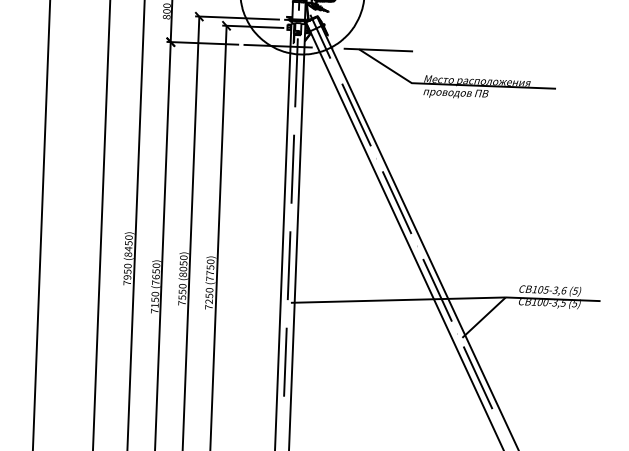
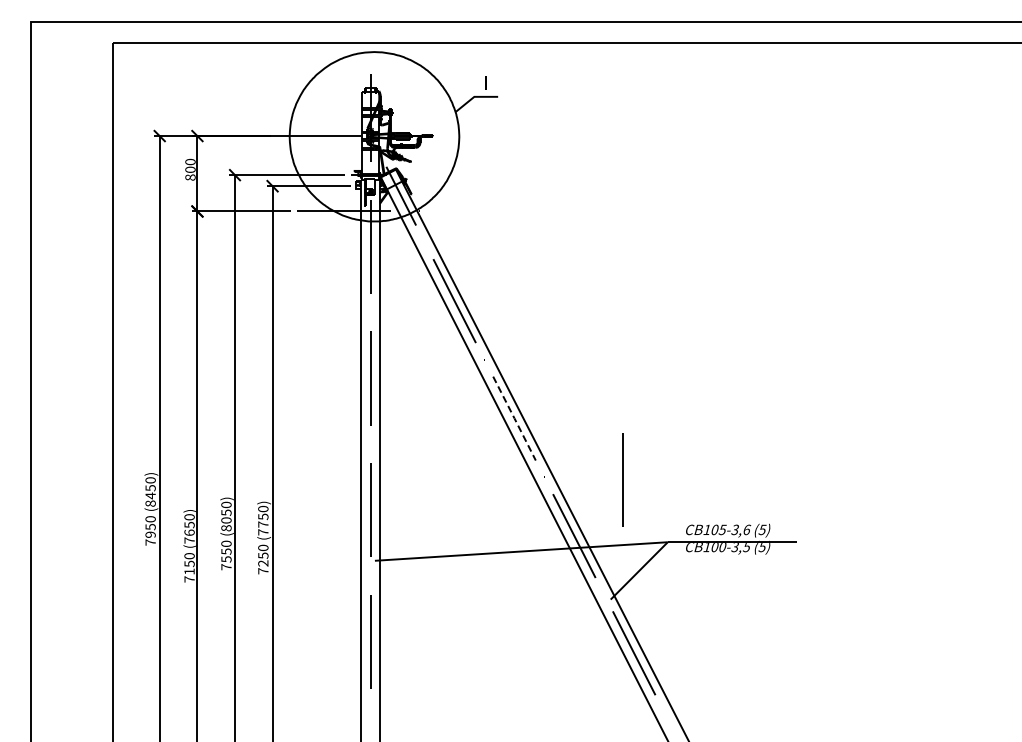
part: (449, 74) -> (579, 241), removed
line: (397, 202) -> (514, 418), solid -> dashed
line: (474, 250) -> (622, 479), added

